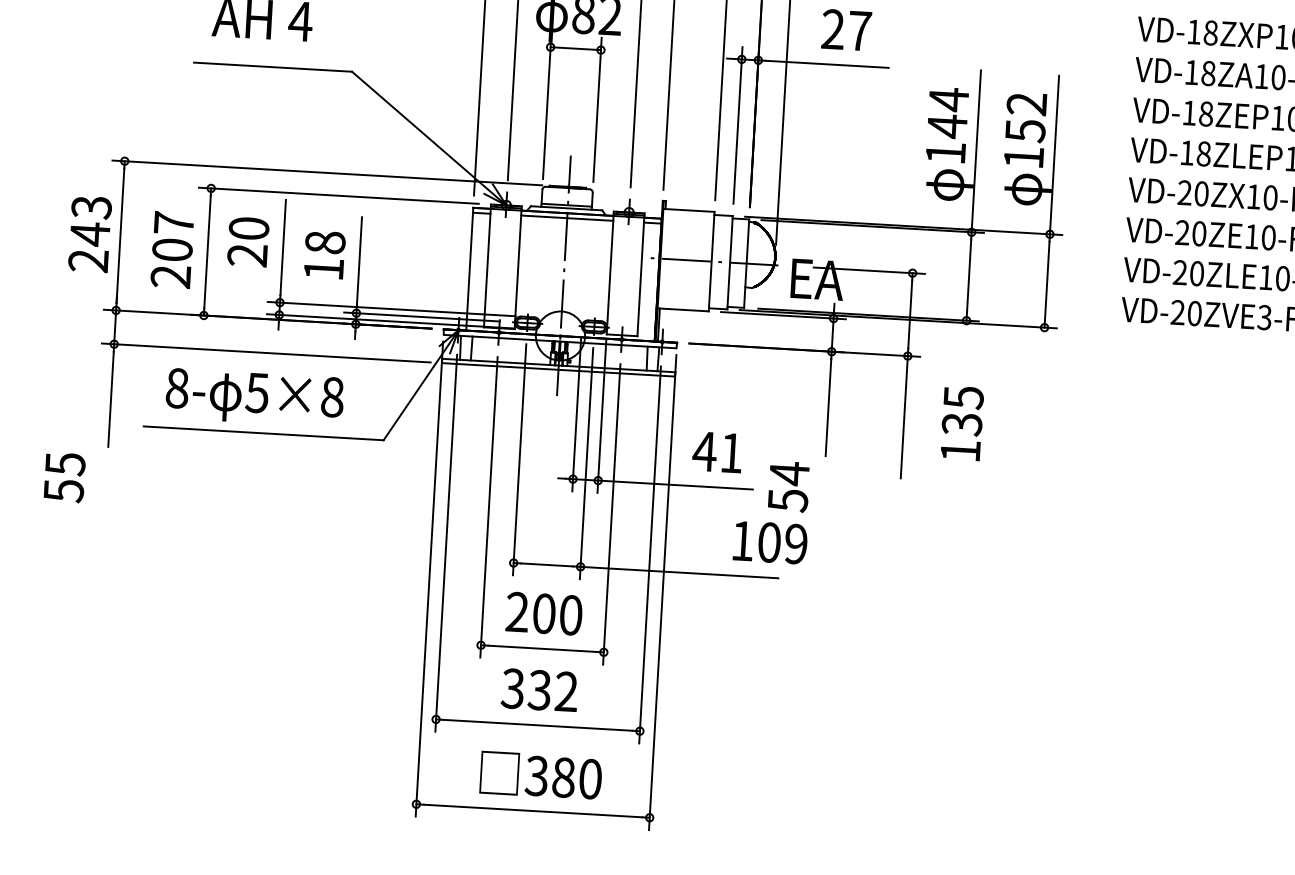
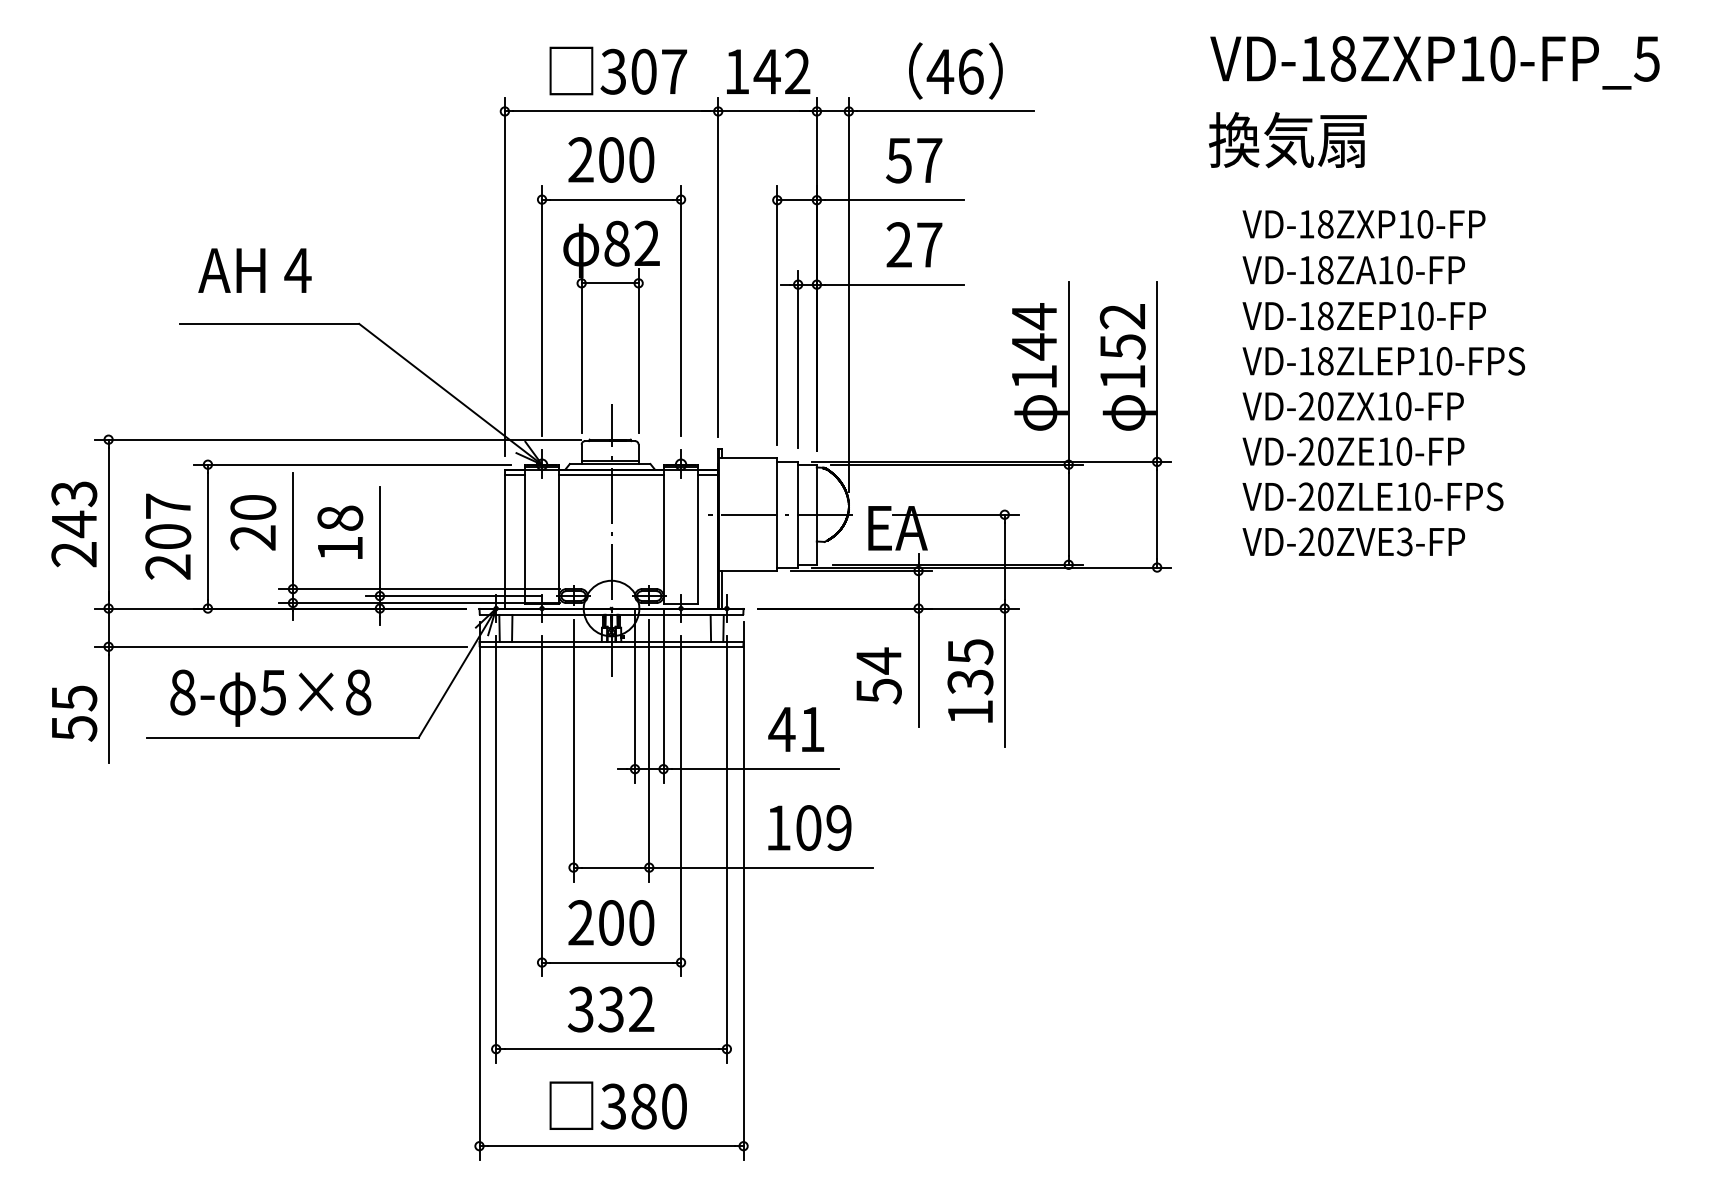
text: (962, 422) -> (970, 680), moved
text: (64, 477) -> (74, 713), moved
text: (788, 486) -> (878, 675), moved
text: (770, 542) -> (809, 827), moved

